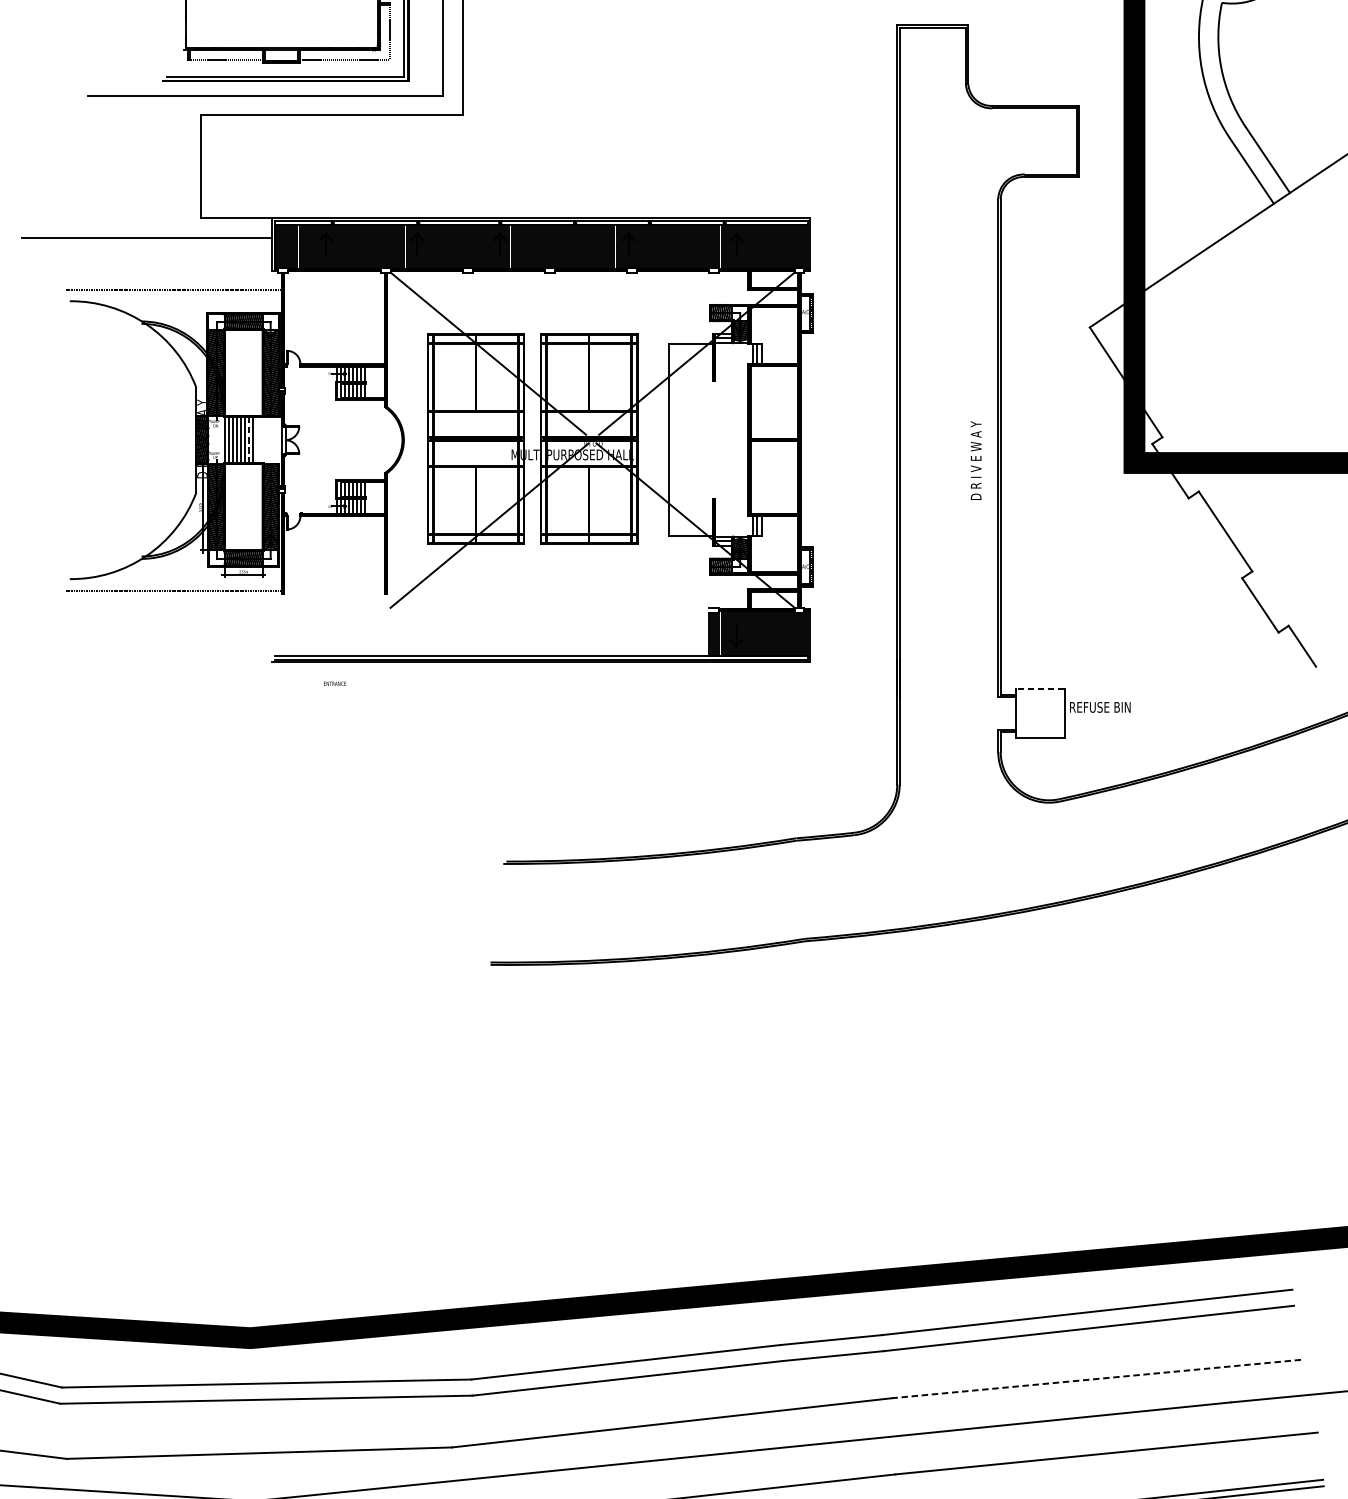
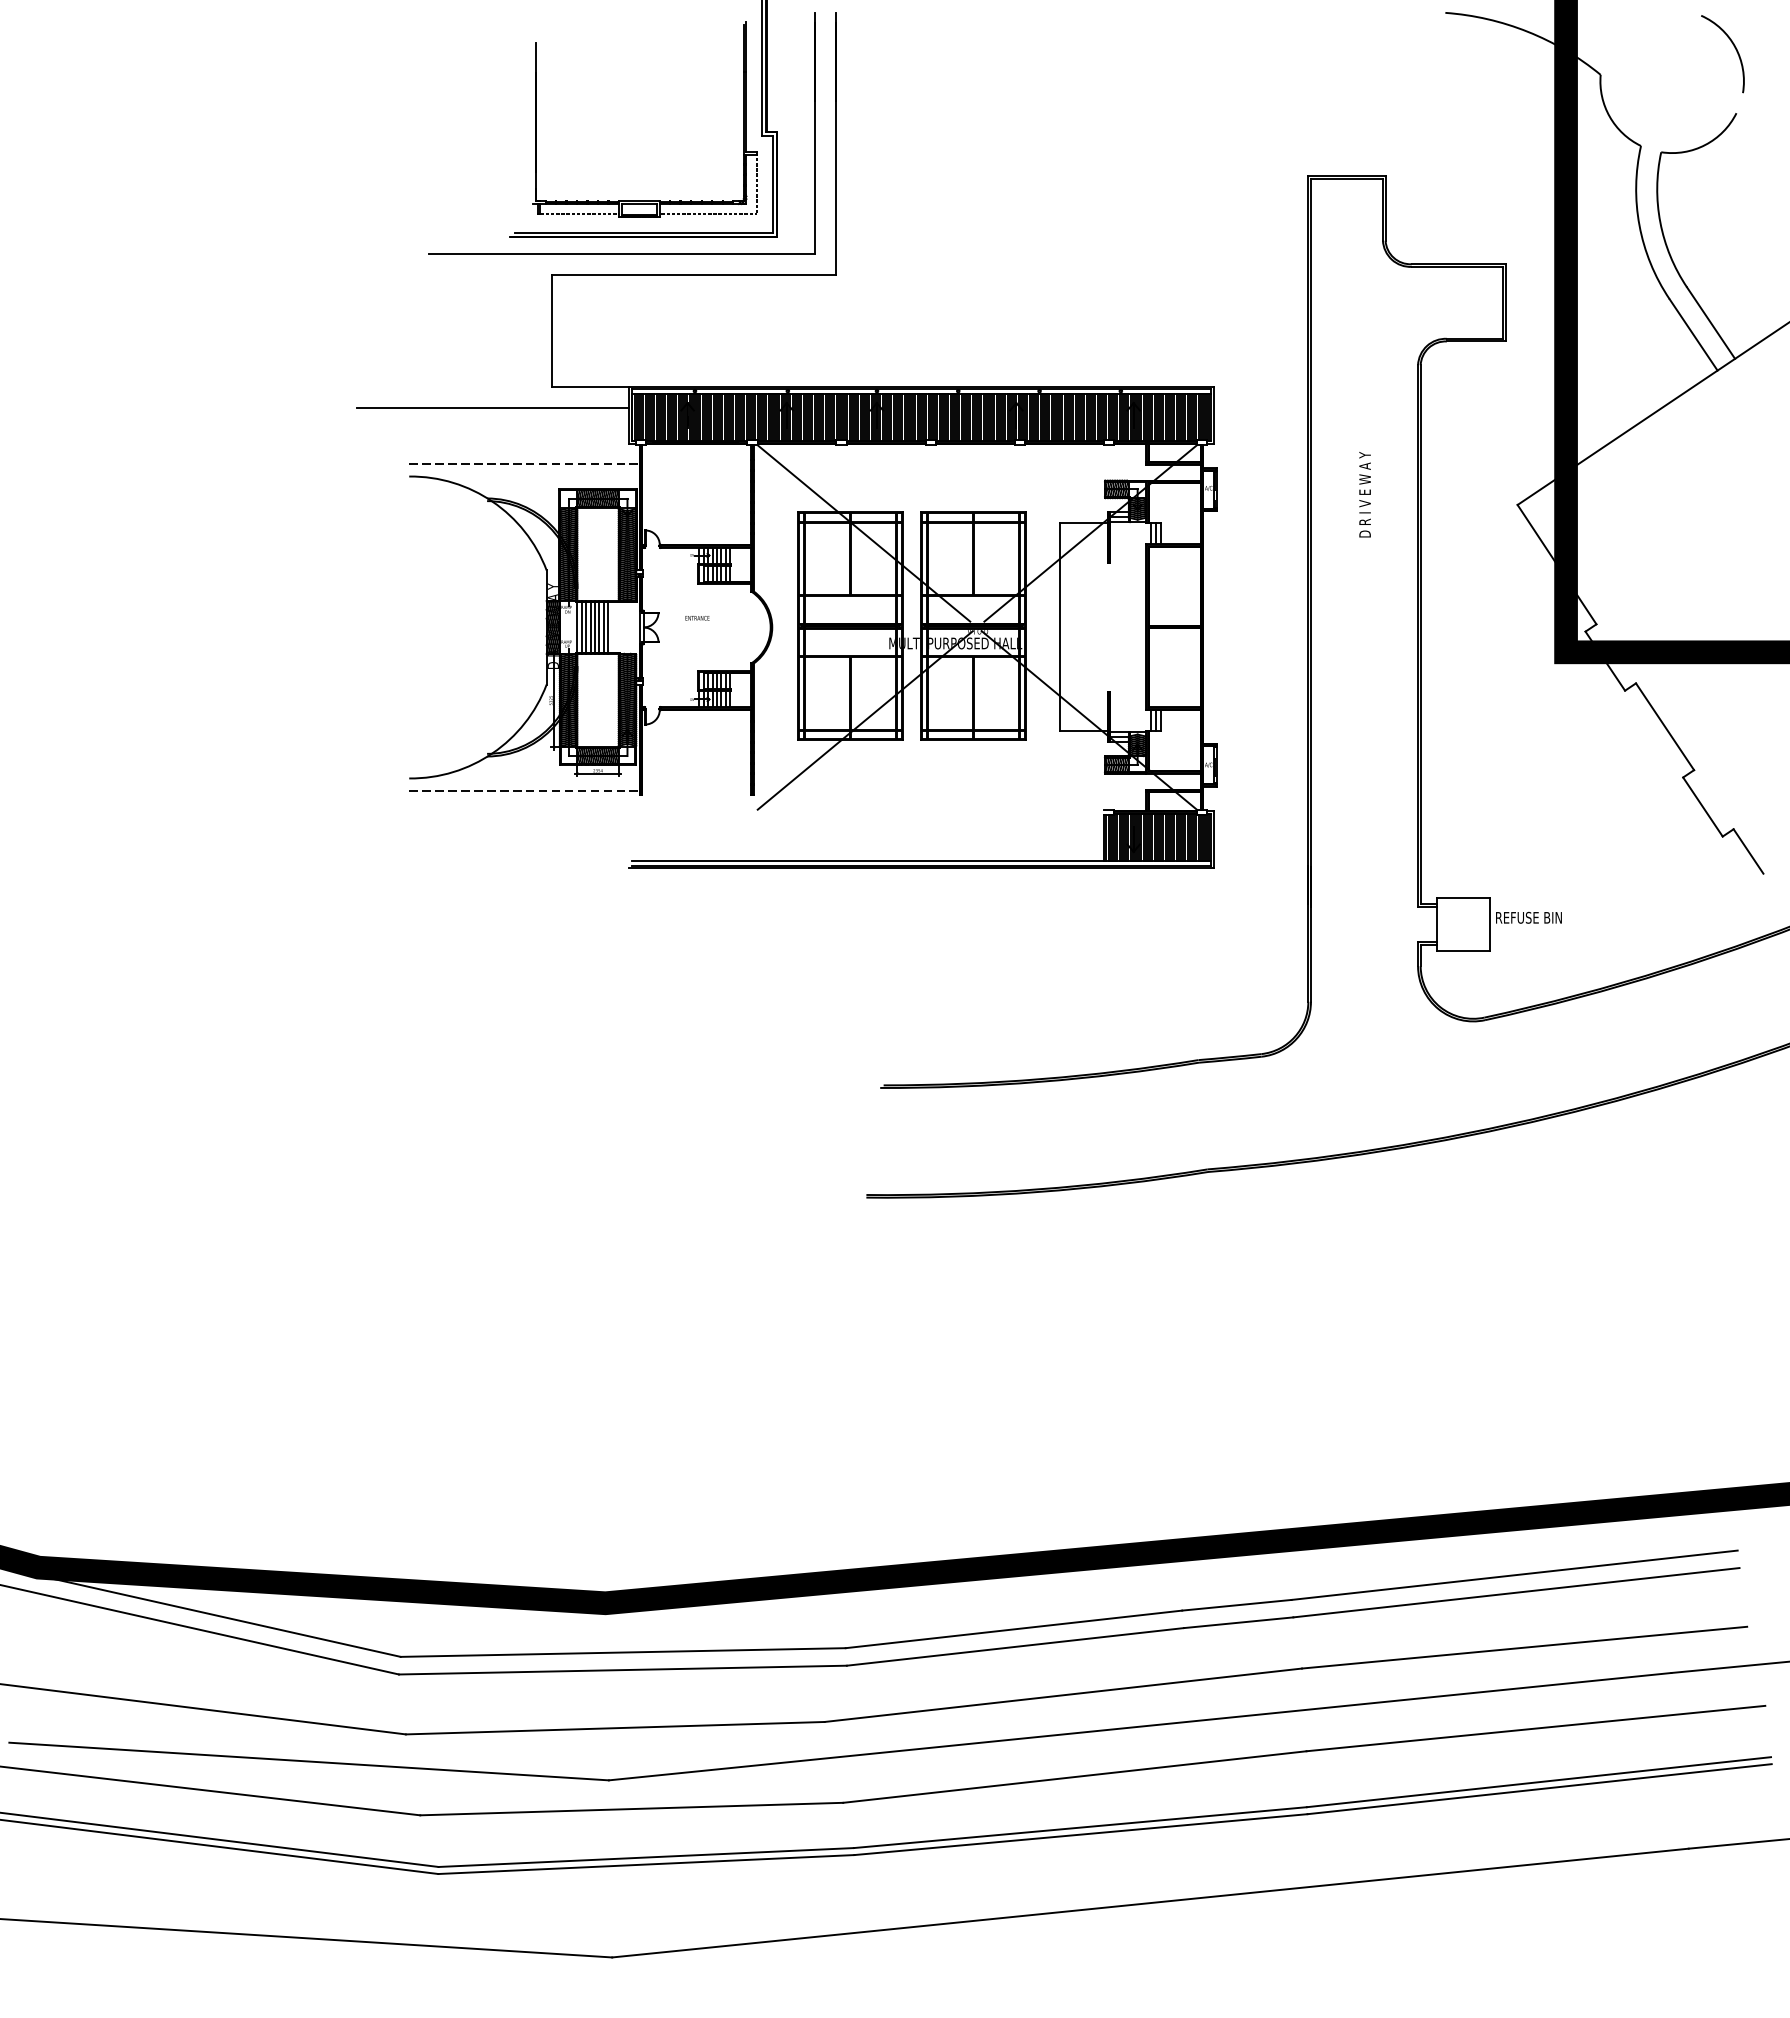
line: (248, 440) -> (603, 627), dashed -> solid
text: (975, 460) -> (1364, 494), moved
text: (335, 684) -> (697, 618), moved
line: (1040, 688) -> (1463, 897), dashed -> solid
line: (1096, 1378) -> (1524, 1647), dashed -> solid

